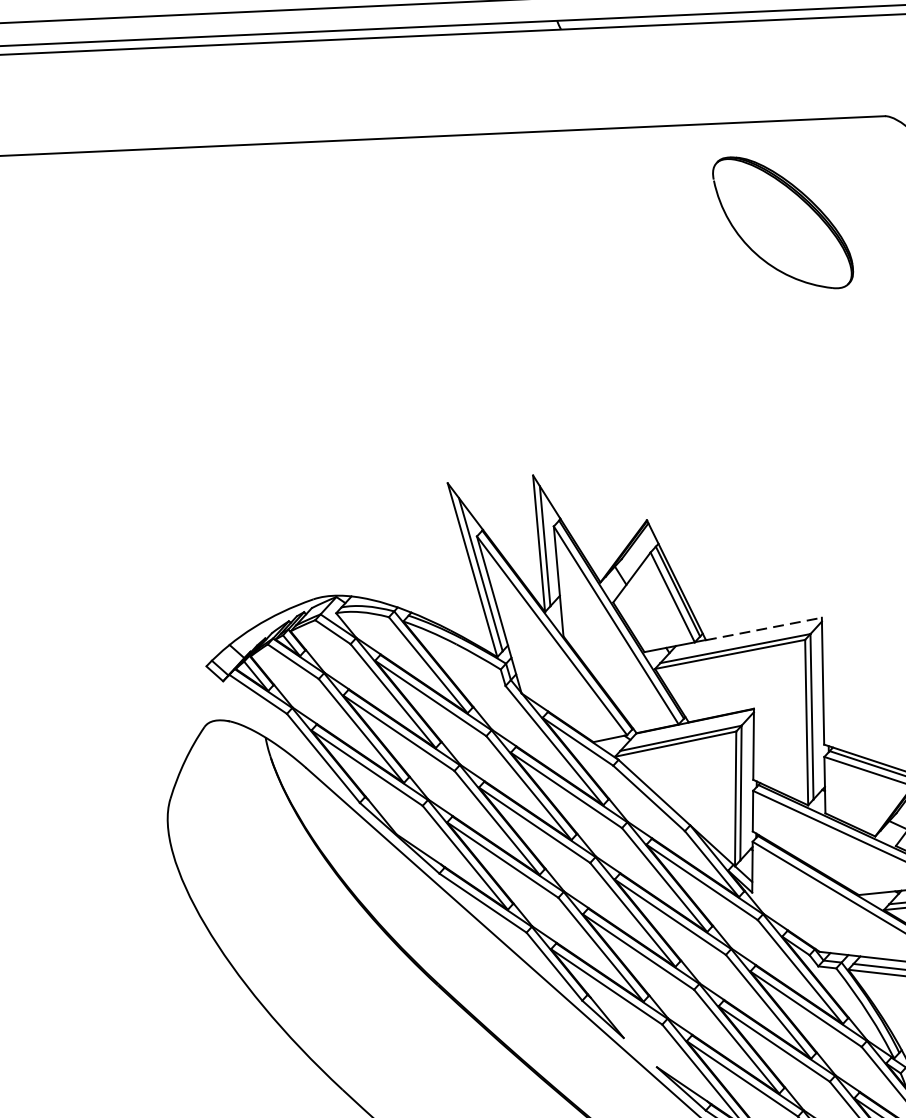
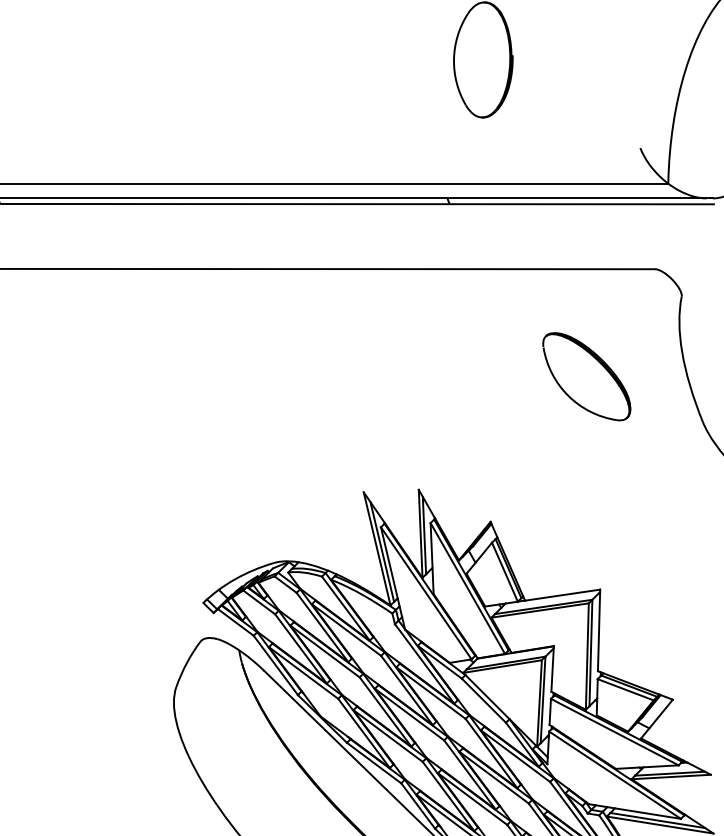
part: (782, 222) -> (586, 376), moved
line: (763, 629) -> (562, 595), dashed -> solid

